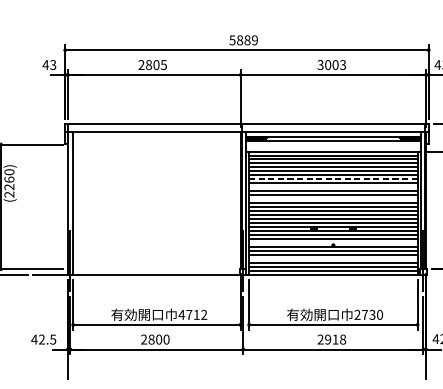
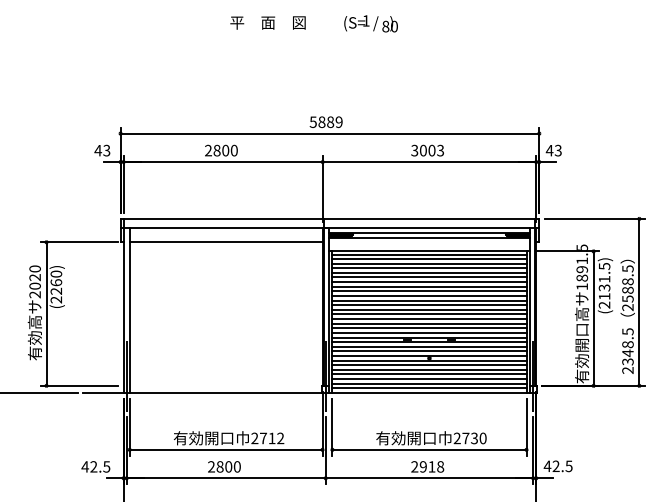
text: (163, 64) -> (233, 150), 2805 -> 2800
line: (156, 144) -> (225, 242), added
line: (332, 179) -> (428, 282), dashed -> solid
line: (333, 187) -> (429, 291), added
line: (333, 199) -> (429, 305), added
line: (333, 243) -> (429, 356), added
line: (333, 259) -> (429, 374), added
text: (181, 314) -> (254, 438), 4712 -> 2712

